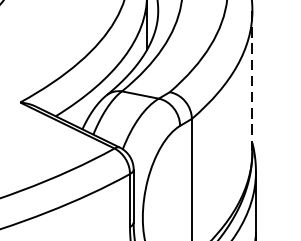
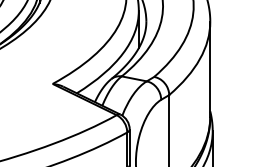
line: (252, 81) -> (210, 69), dashed -> solid

